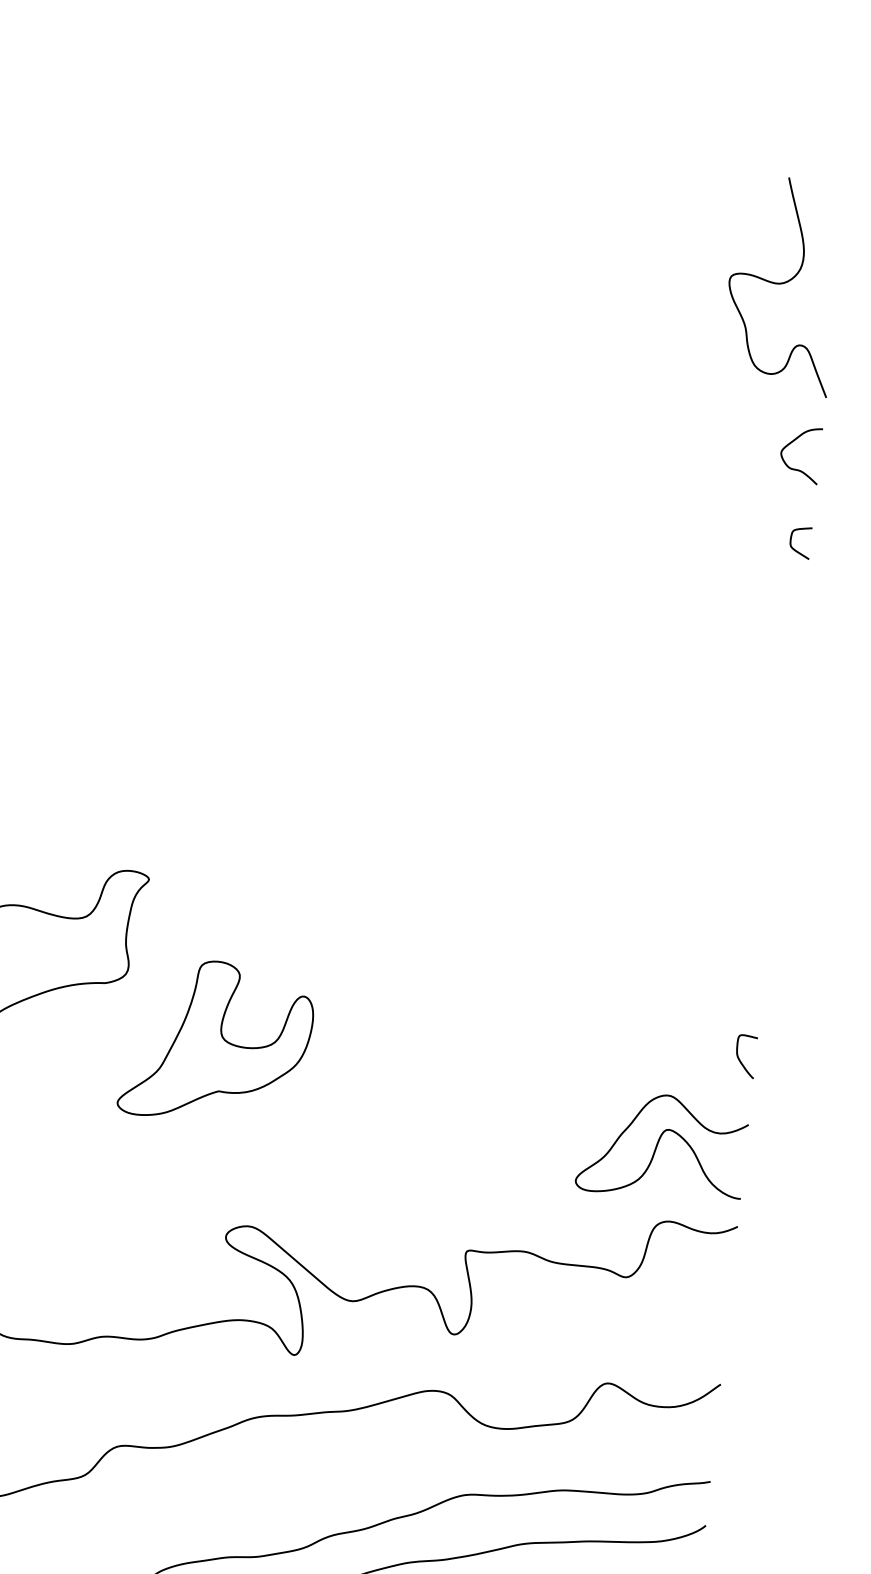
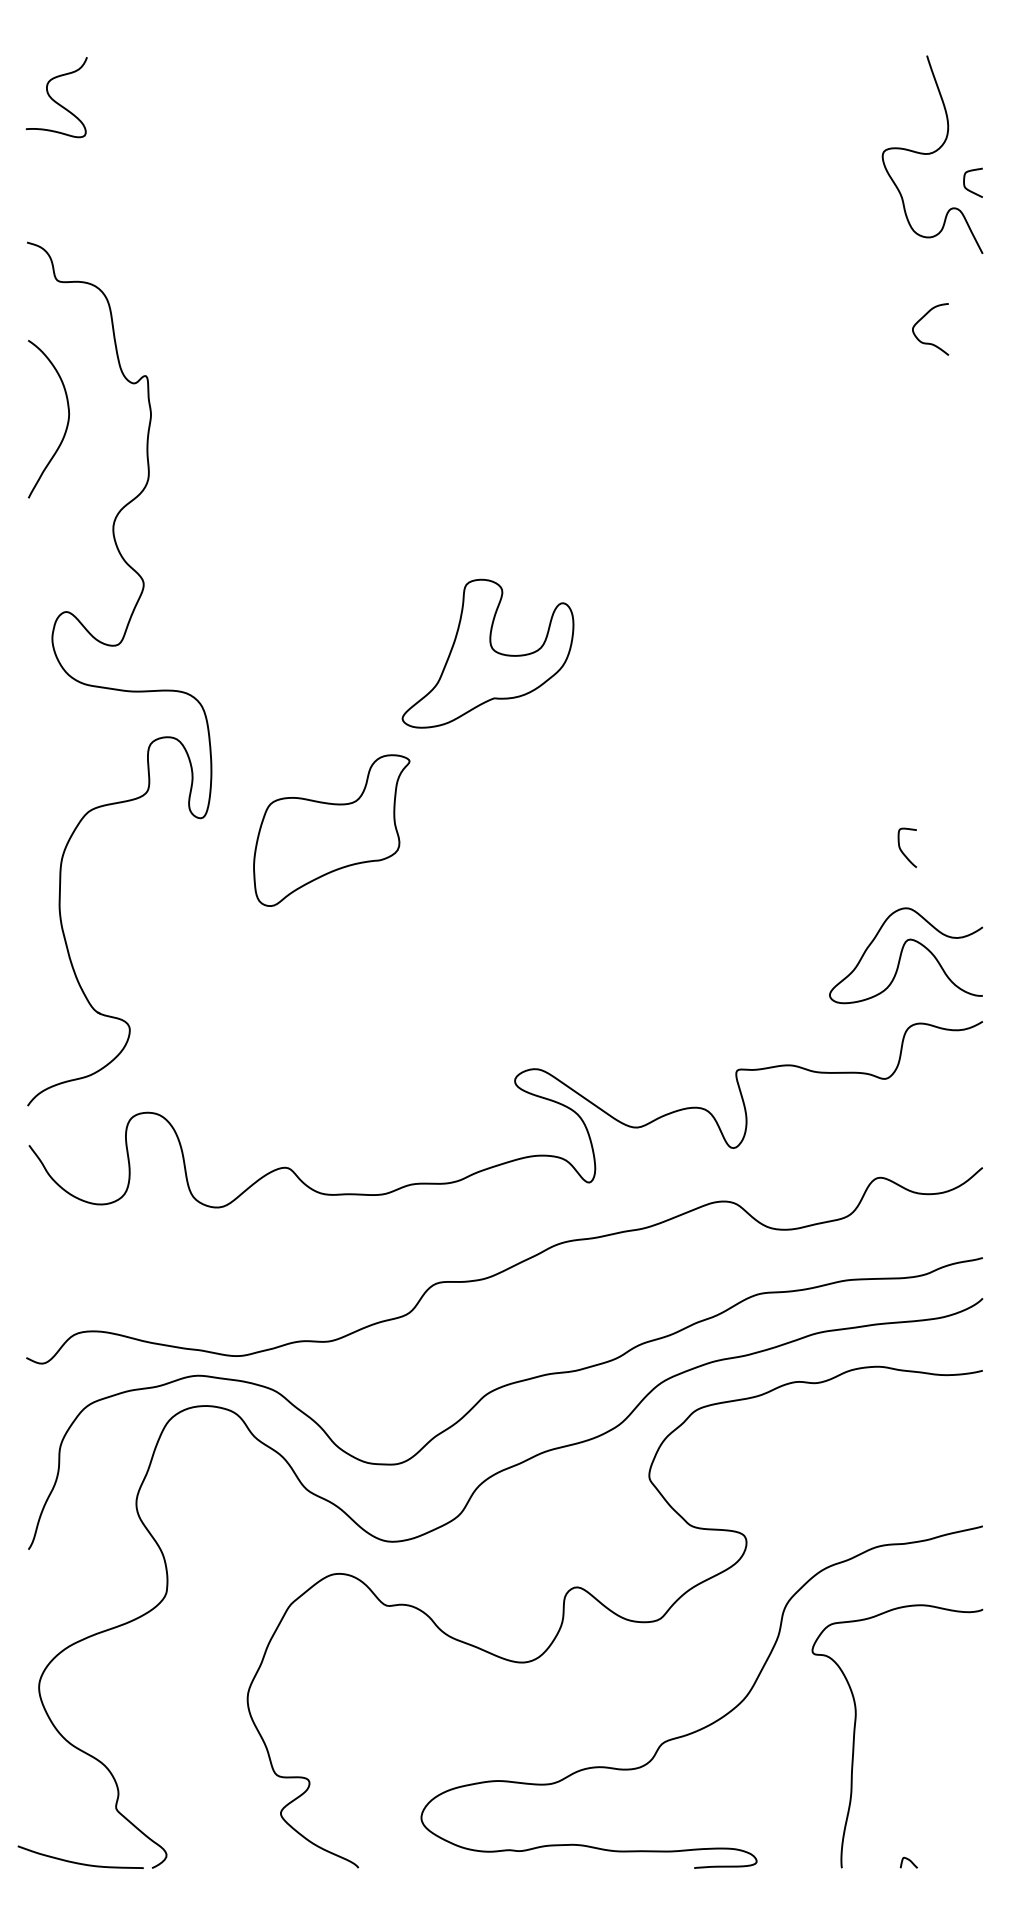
curve: (792, 443) -> (922, 319), moved
curve: (791, 543) -> (965, 184), moved
part: (216, 1042) -> (487, 653), moved
curve: (740, 1058) -> (902, 850), moved

